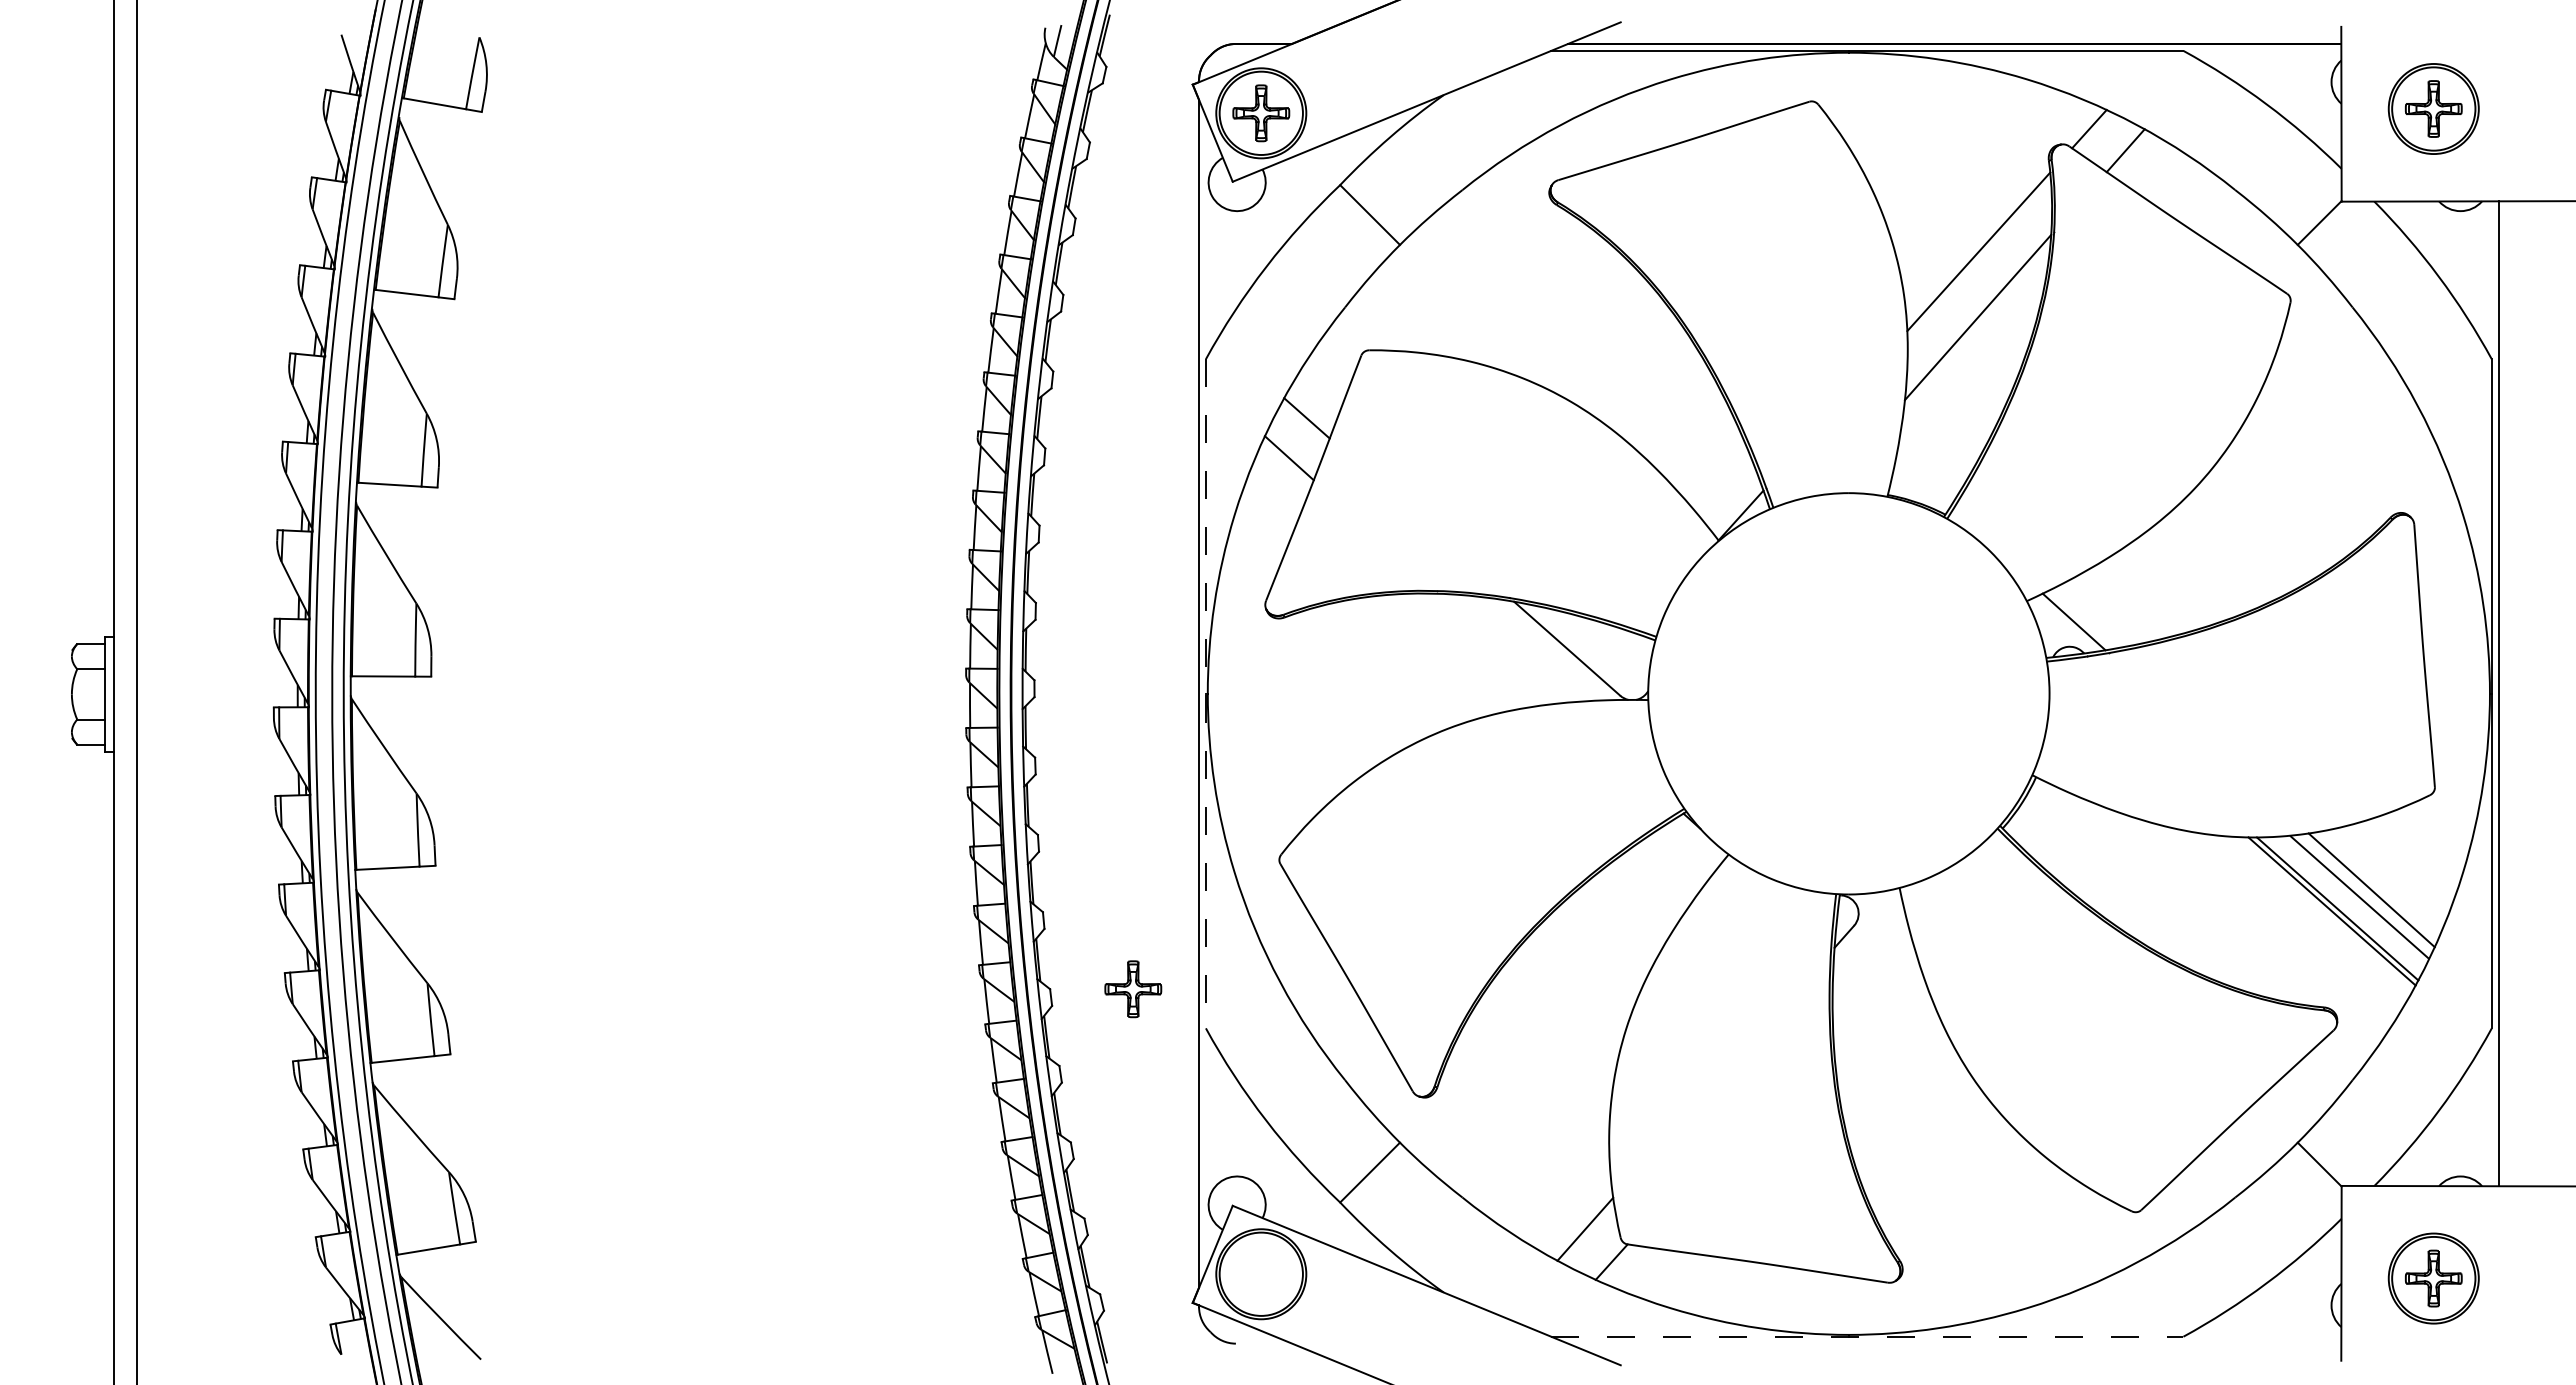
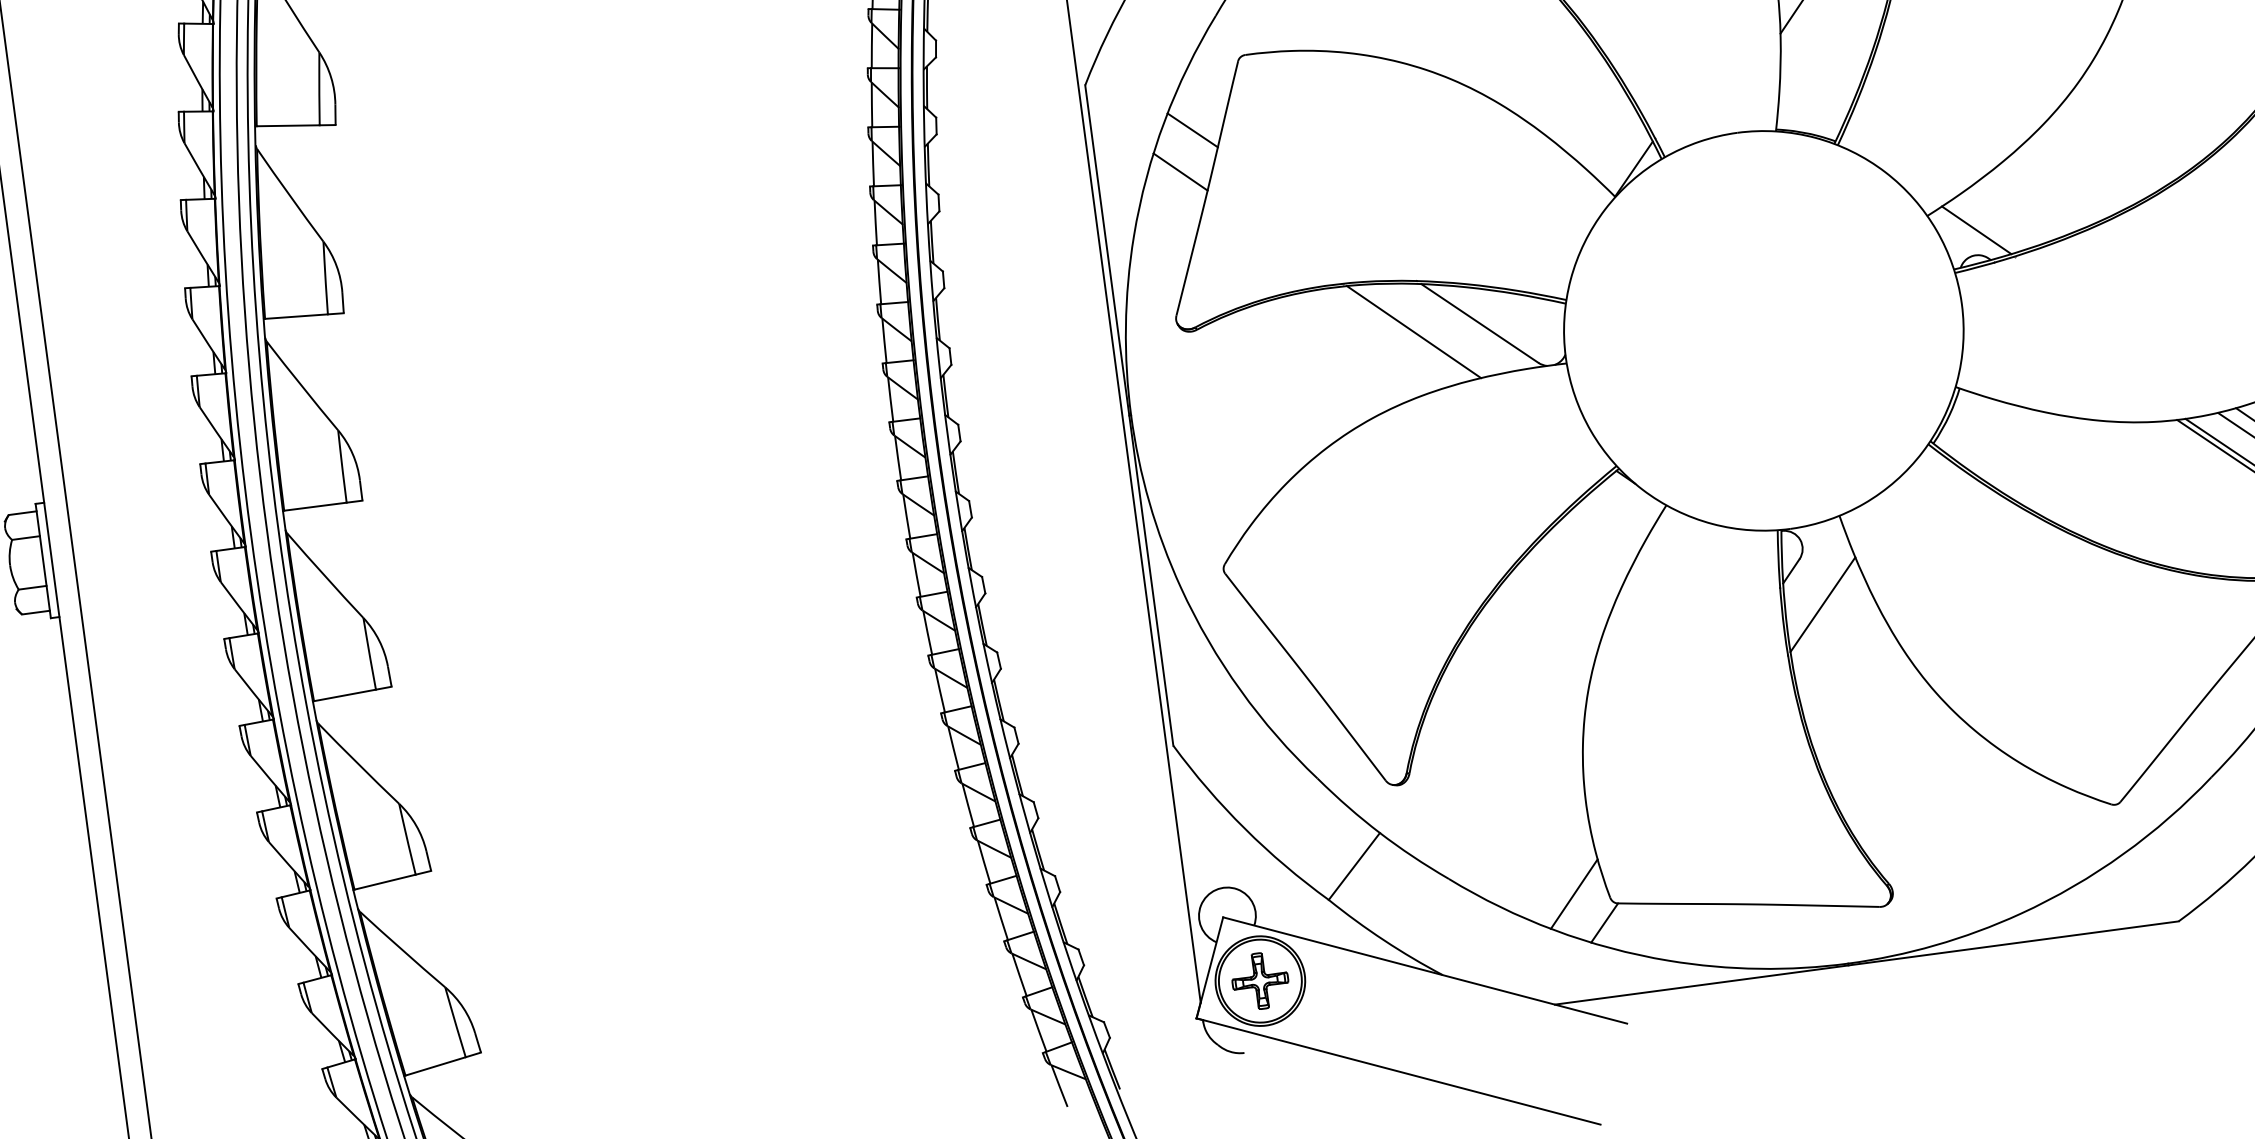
line: (1500, 648) -> (1414, 332), added
line: (1205, 693) -> (1128, 415), dashed -> solid
line: (1870, 974) -> (1822, 605), added
part: (1133, 989) -> (1260, 981), moved
line: (1867, 1336) -> (1866, 962), dashed -> solid

